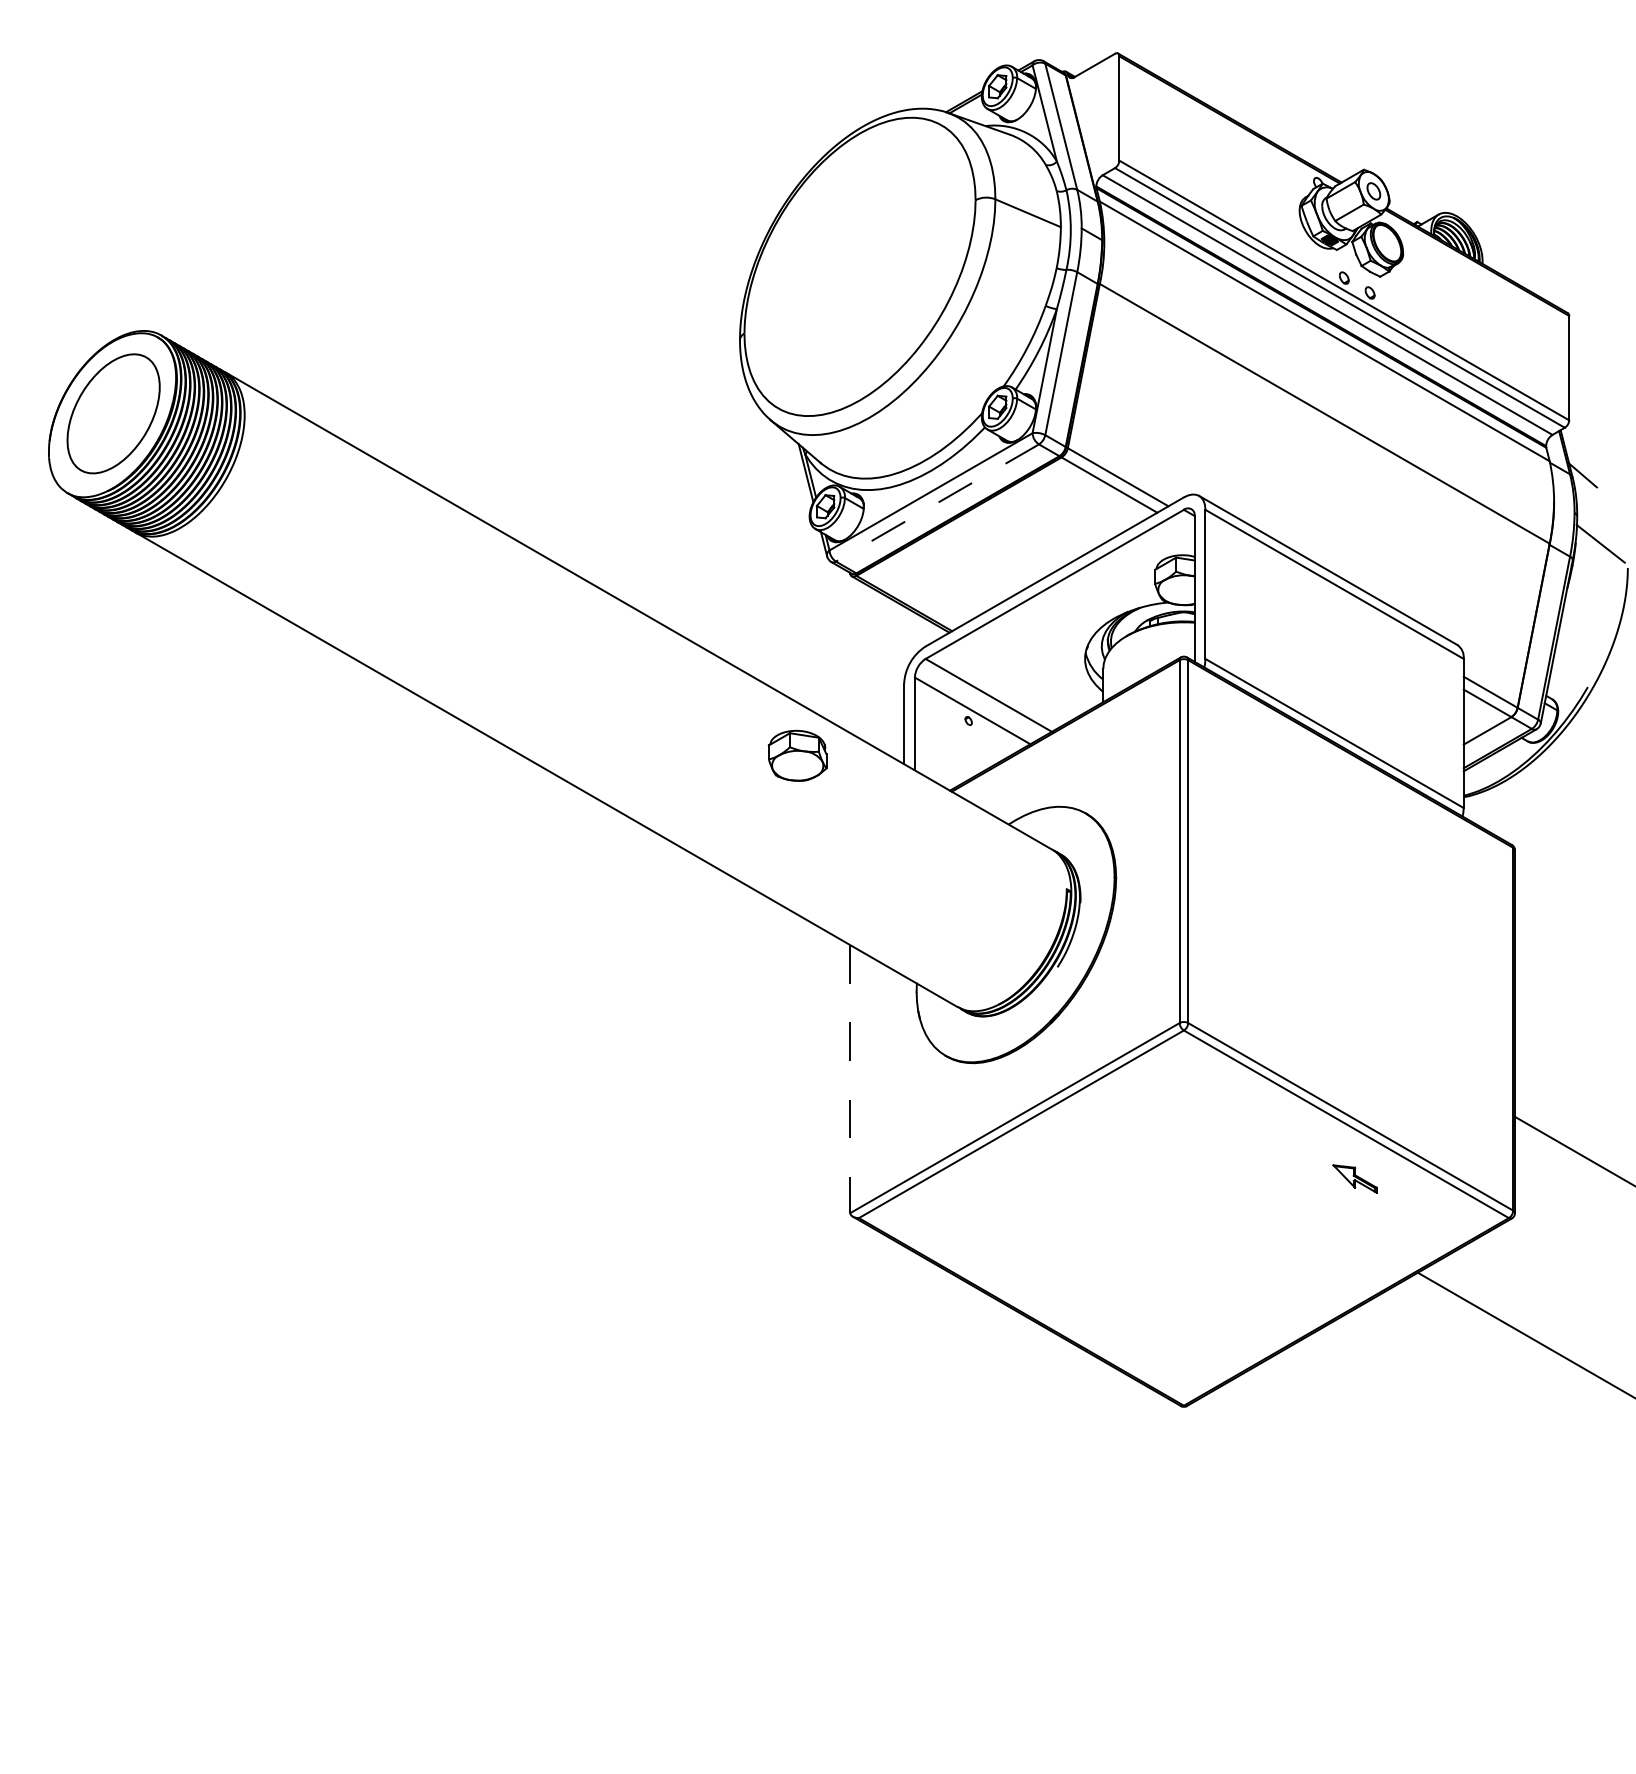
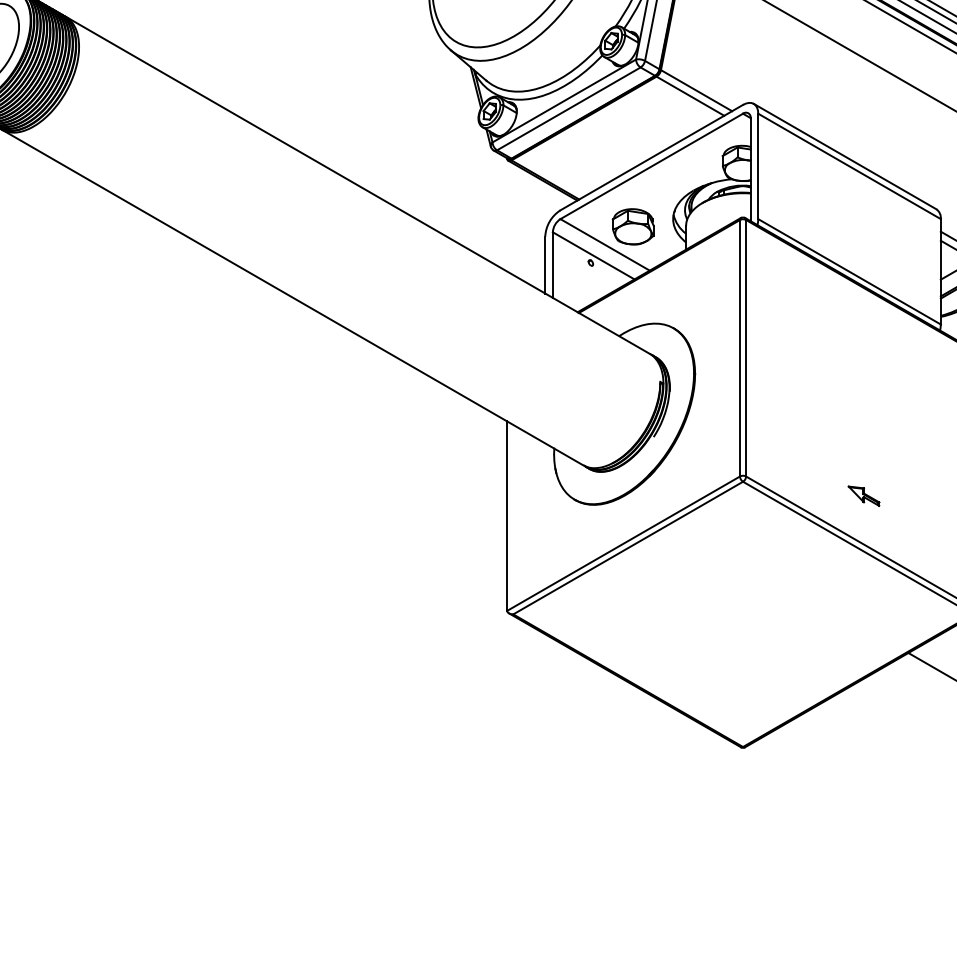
line: (937, 503) -> (568, 109), dashed -> solid
part: (797, 755) -> (633, 226), moved
line: (850, 1079) -> (507, 516), dashed -> solid
part: (1354, 1178) -> (863, 495), moved

